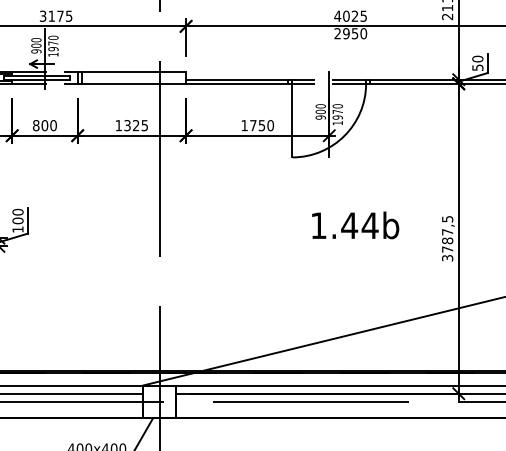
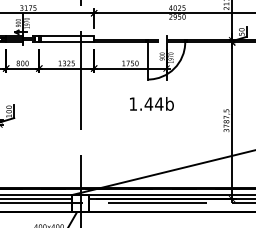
text: (354, 224) -> (151, 103), moved

